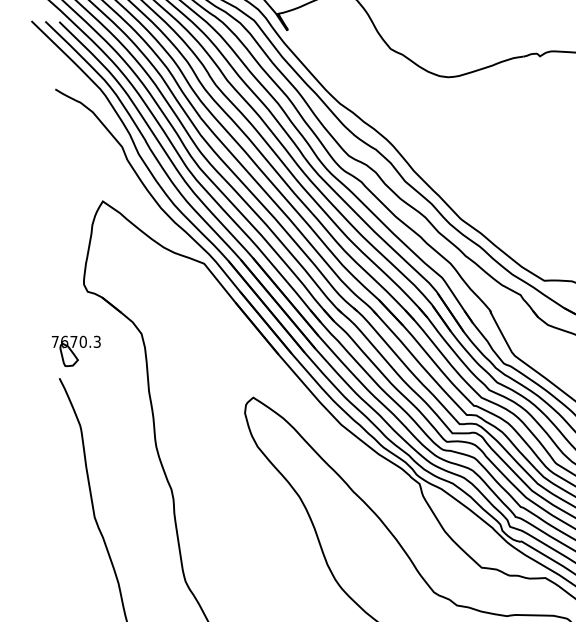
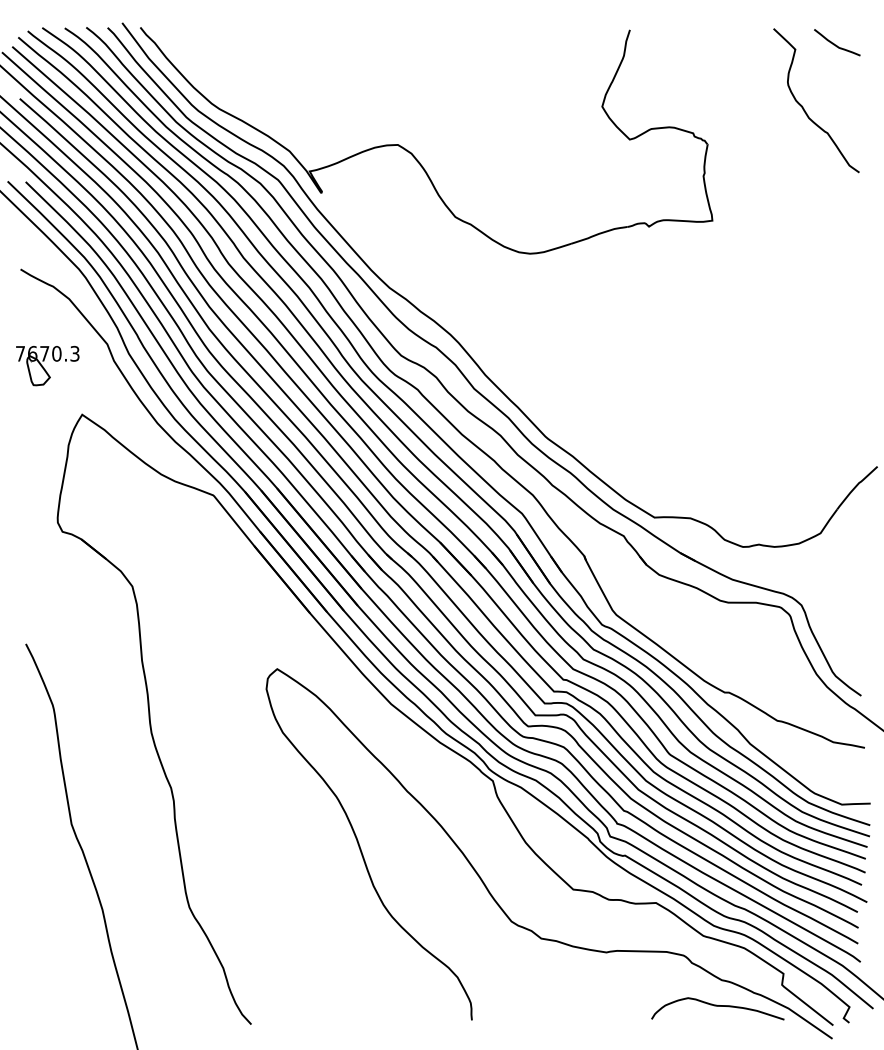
part: (76, 350) -> (47, 365), moved

